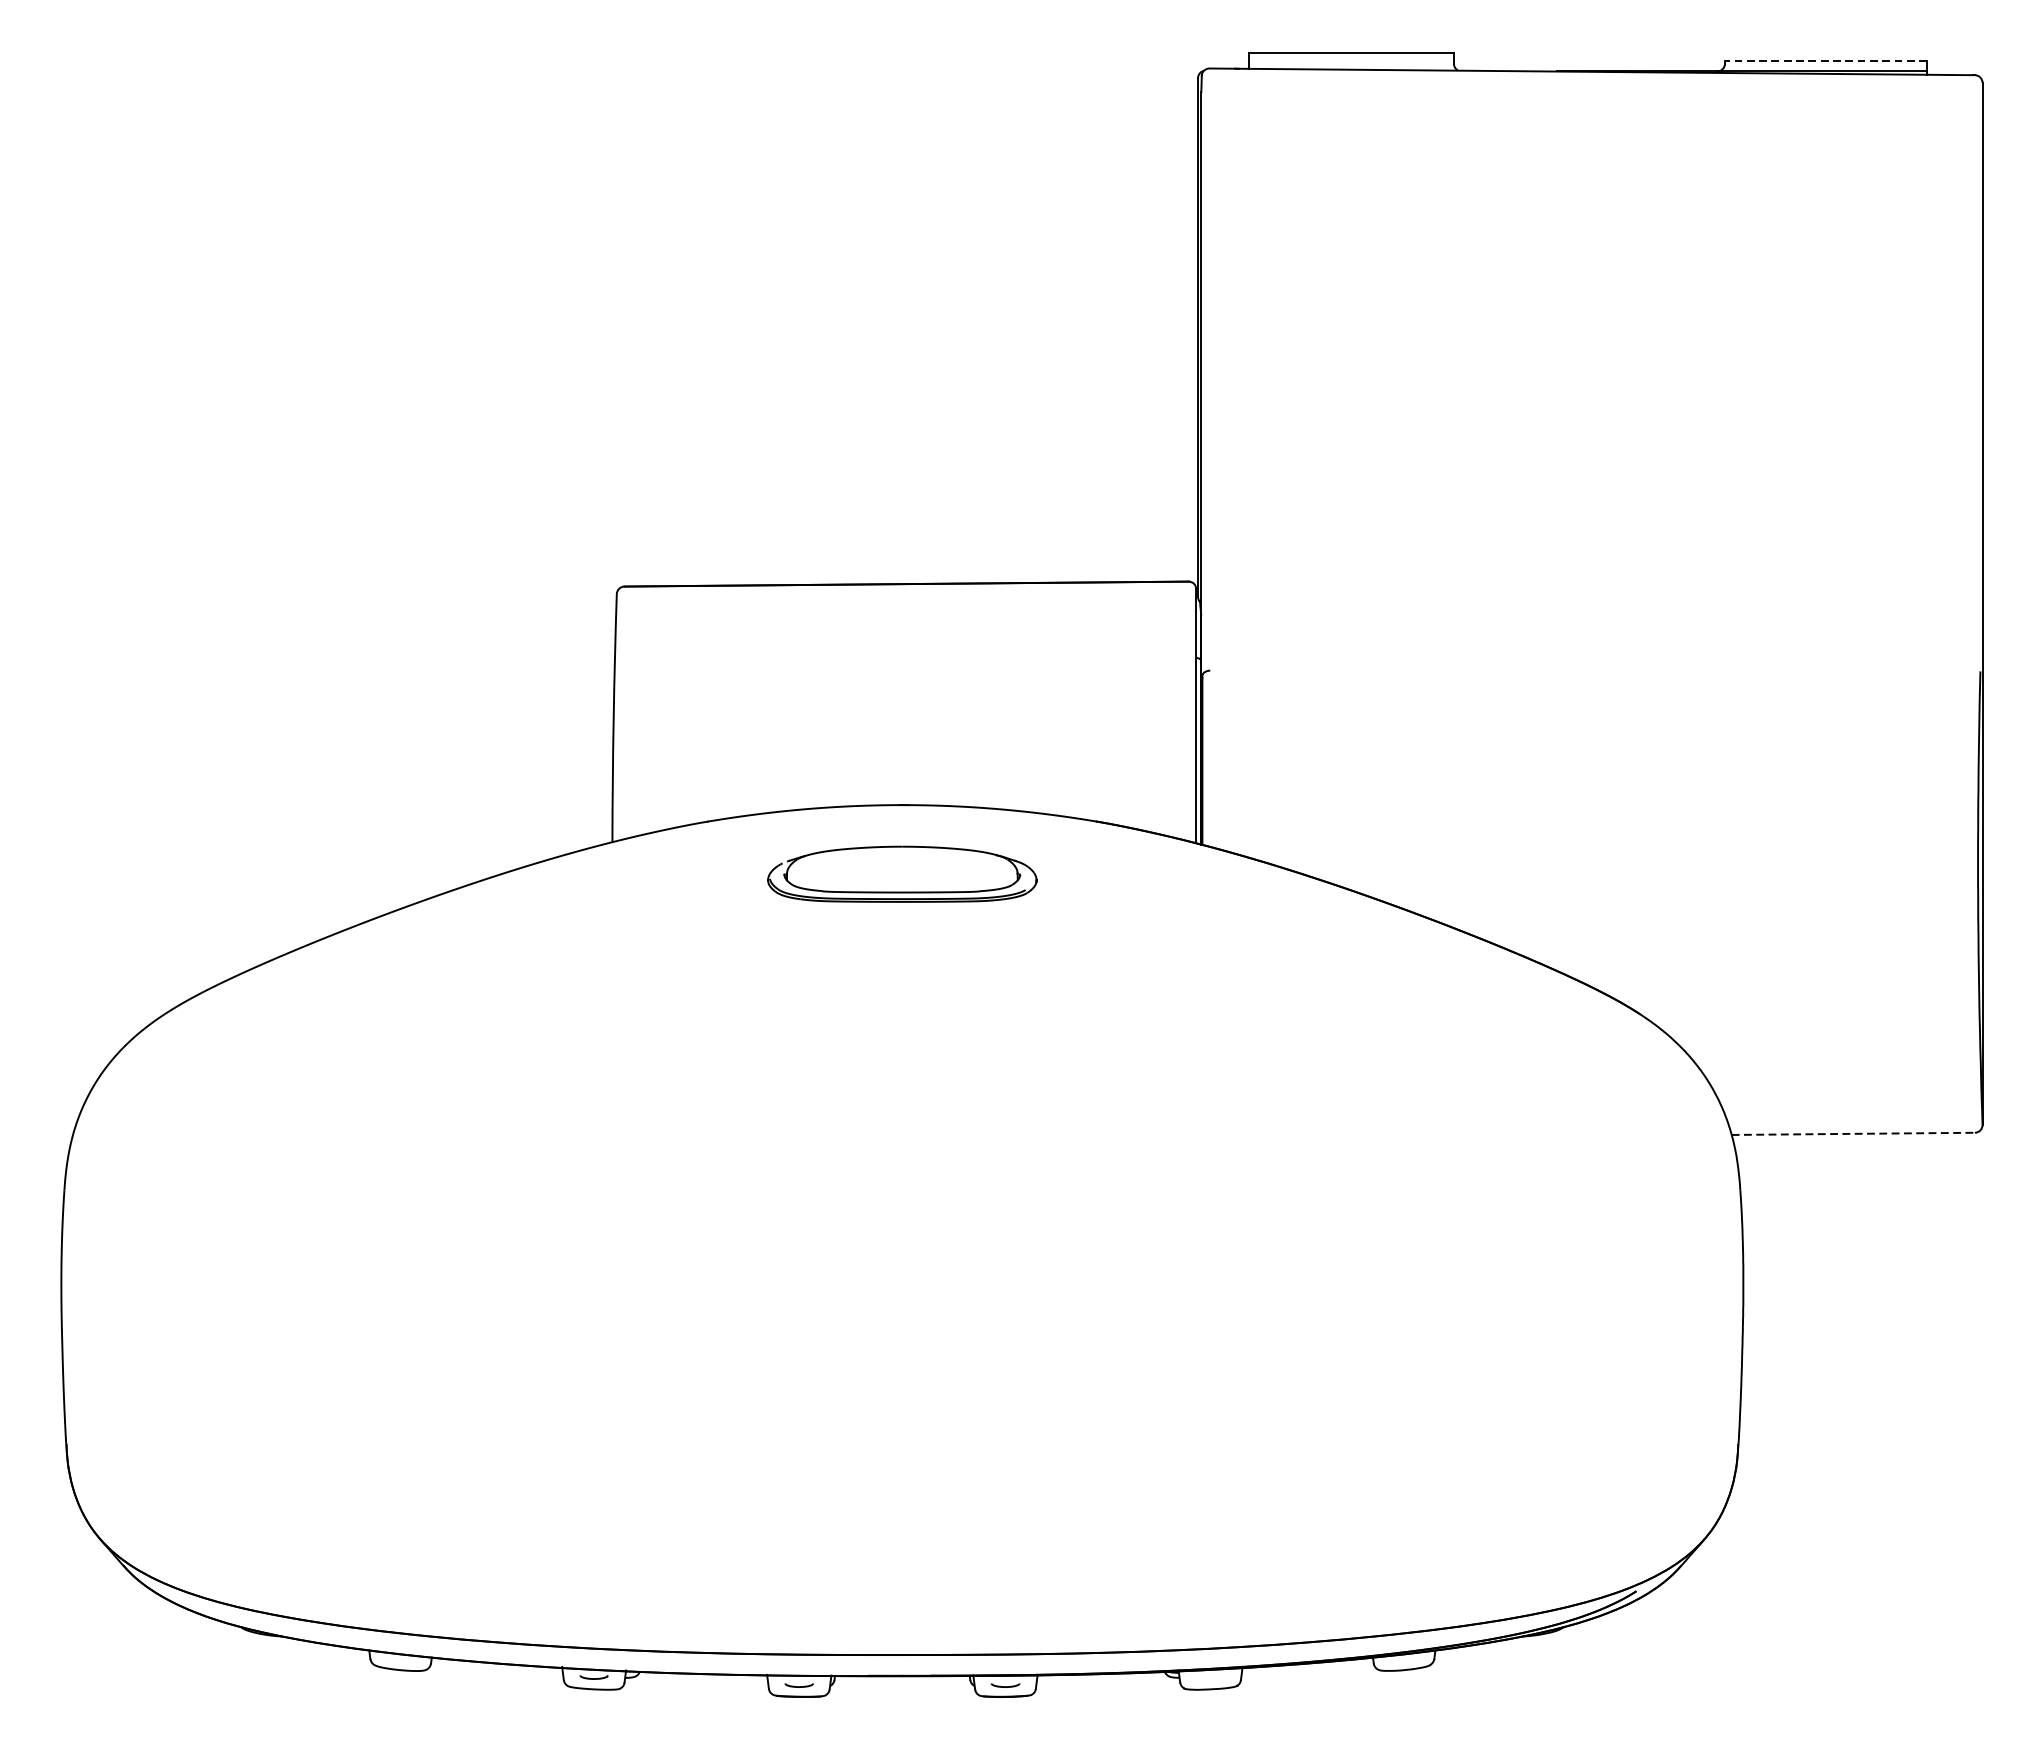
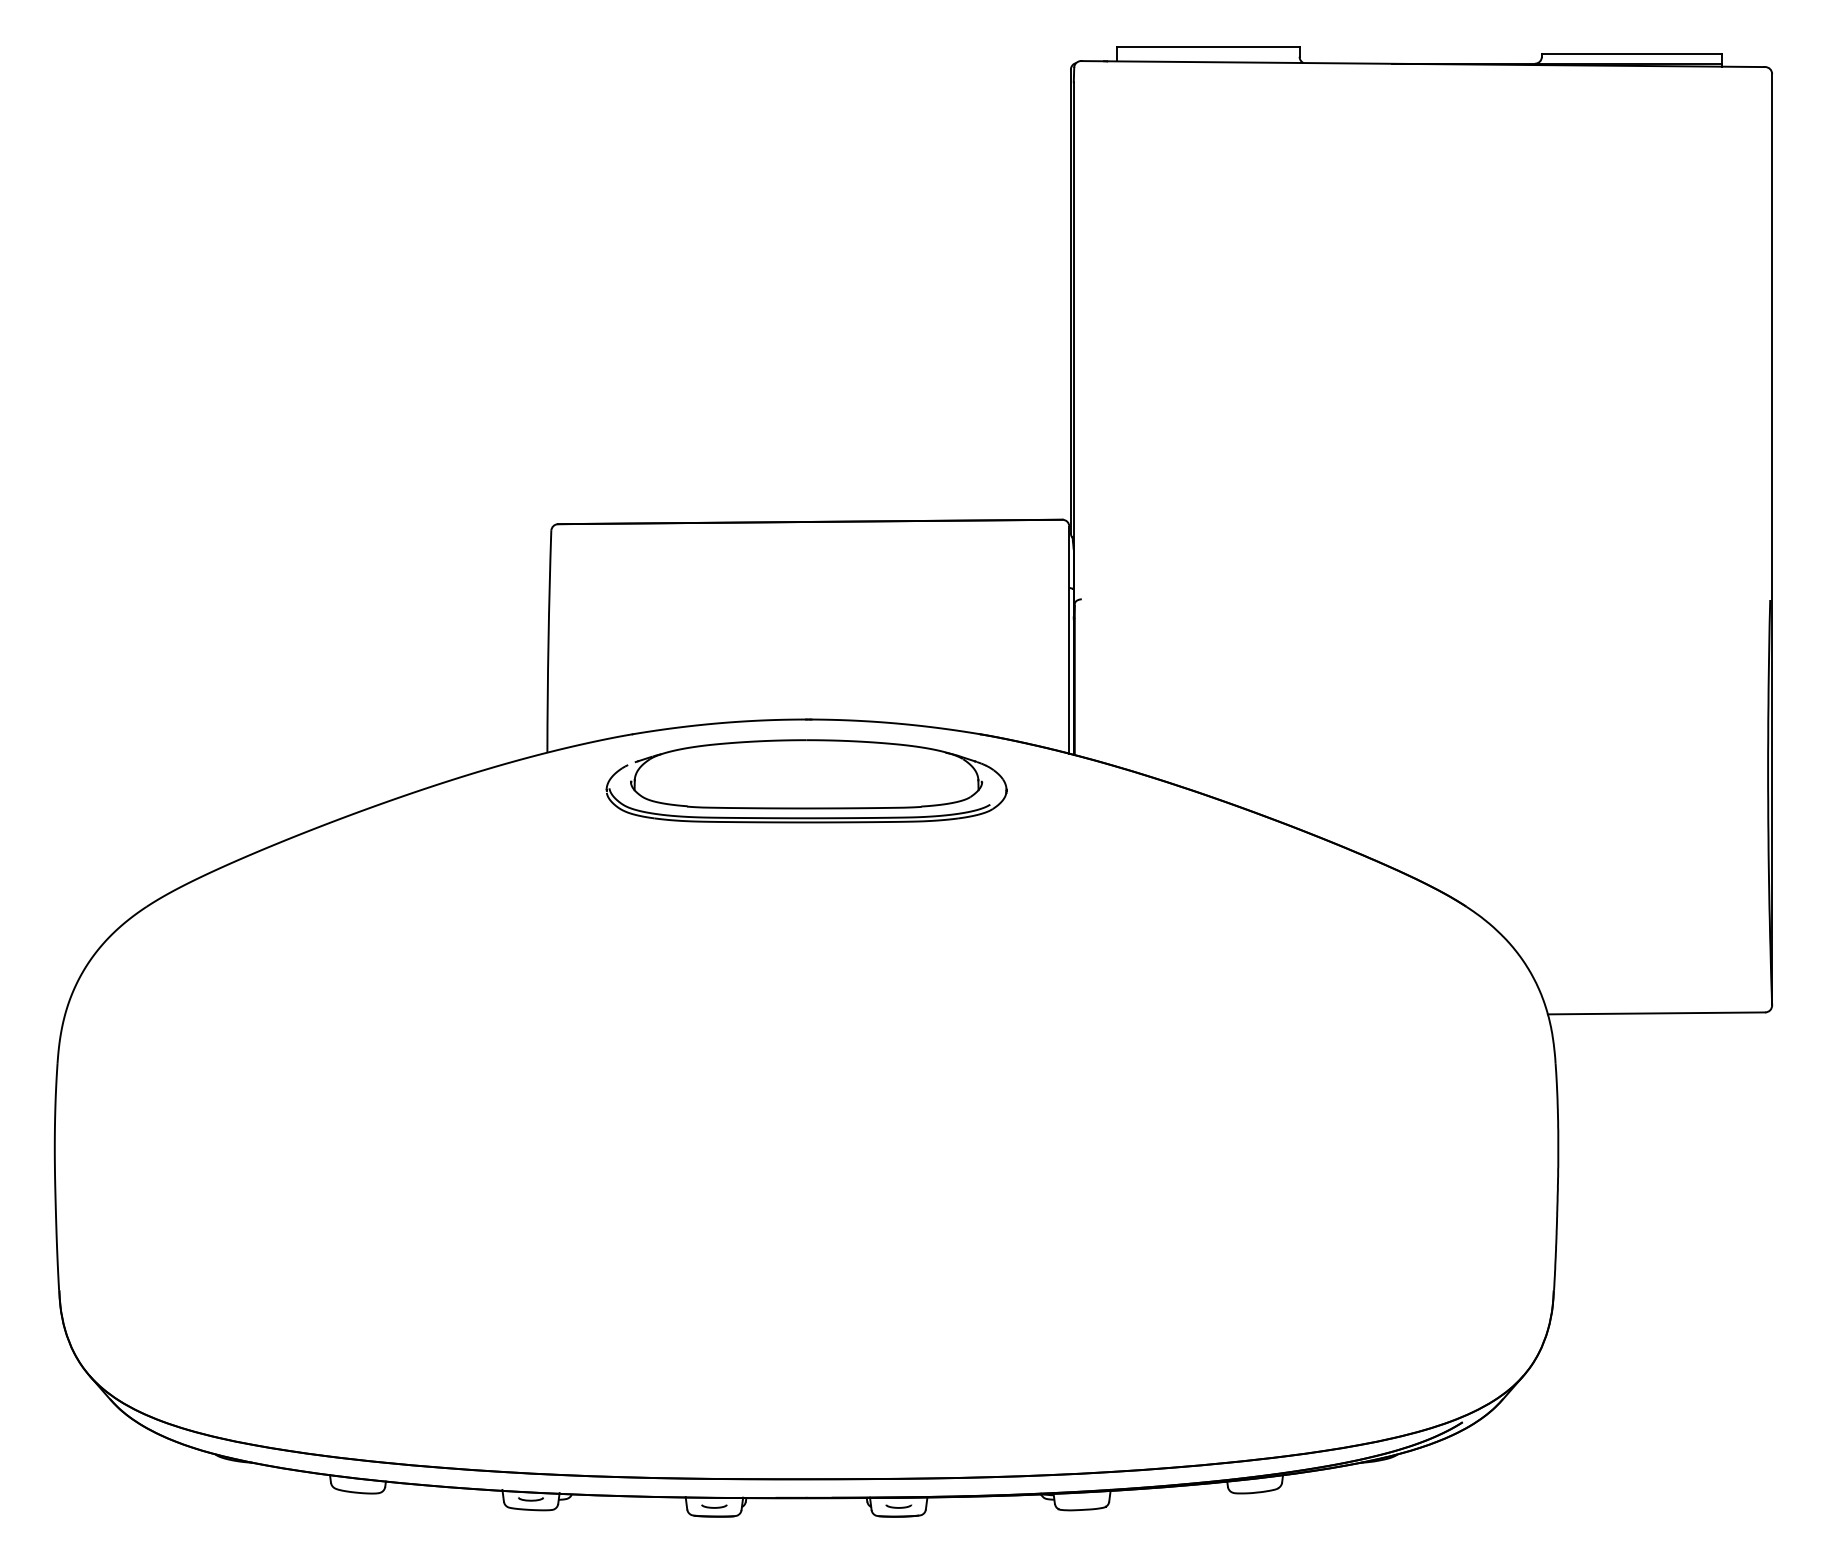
line: (1825, 61) -> (1631, 54), dashed -> solid
part: (902, 874) -> (806, 781), size x1.67
line: (1853, 1133) -> (1656, 1013), dashed -> solid

